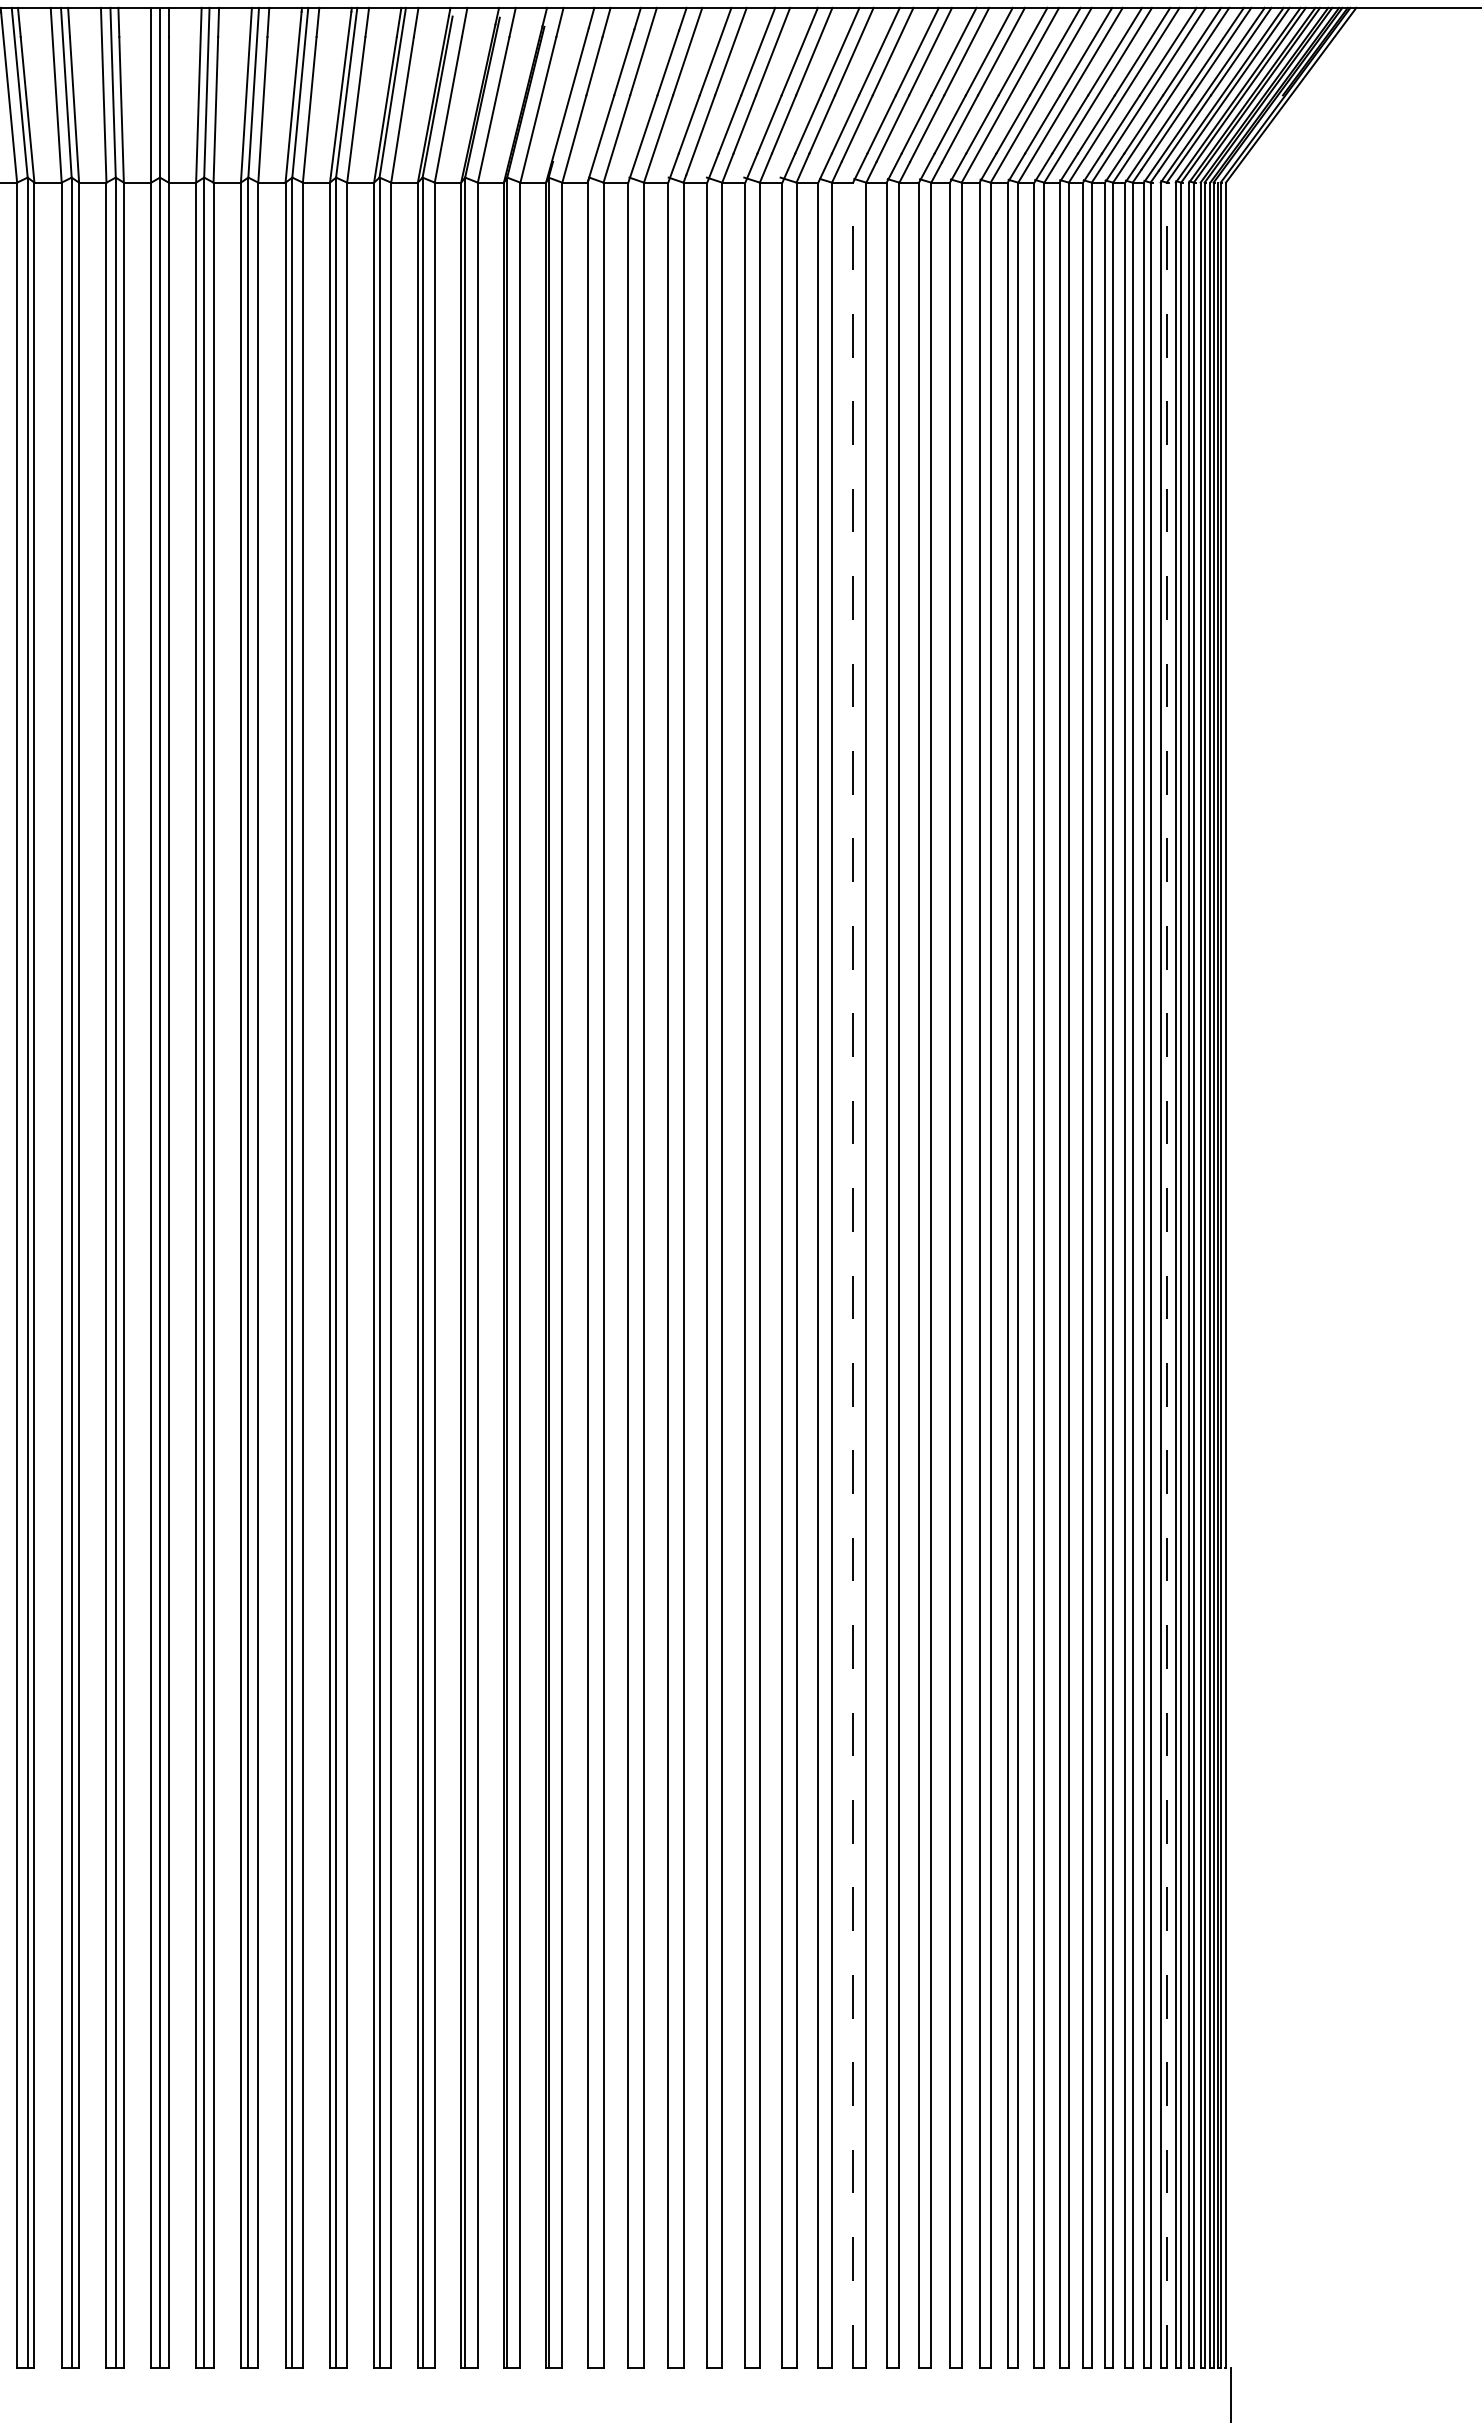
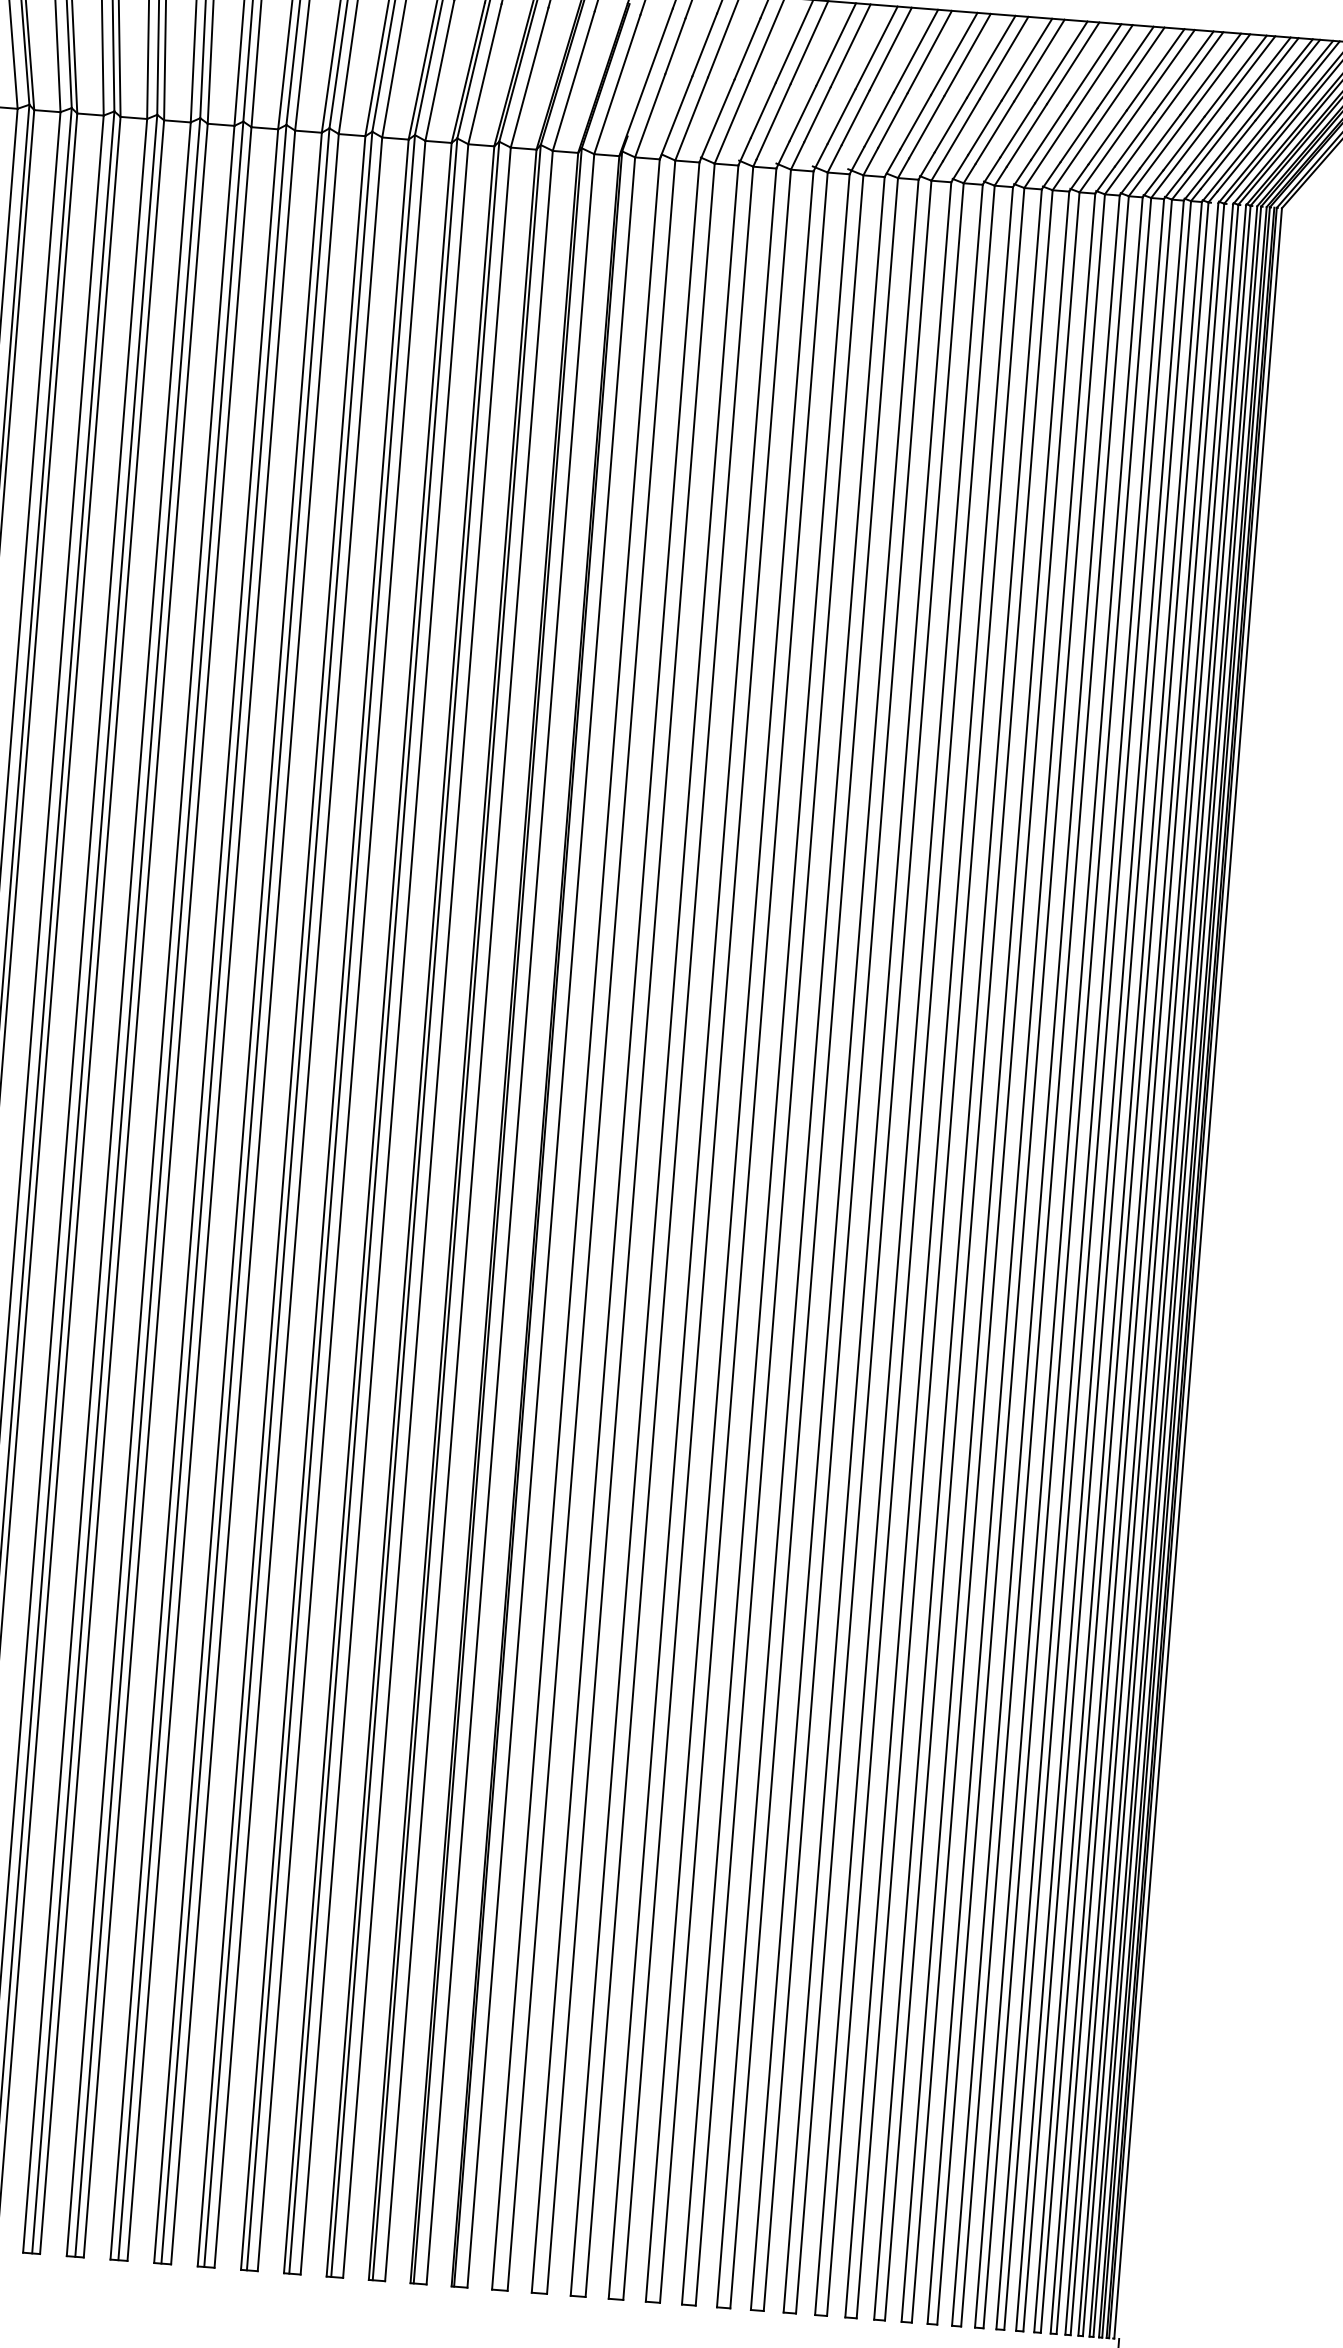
line: (853, 1275) -> (835, 1244), dashed -> solid
line: (1166, 1275) -> (1140, 1268), dashed -> solid

